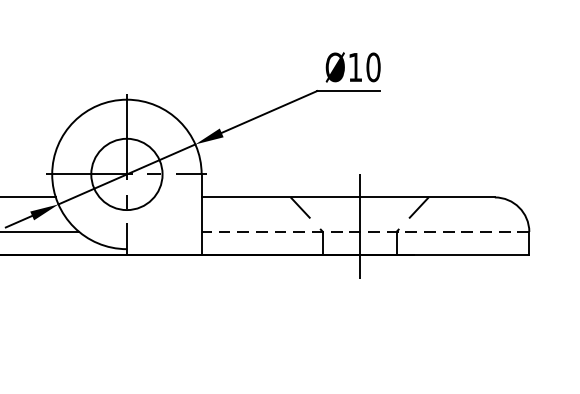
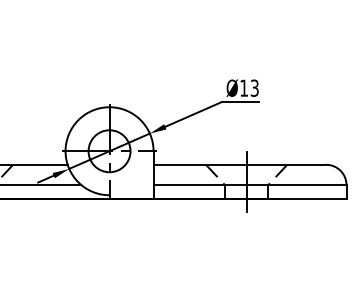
text: (373, 66) -> (254, 87), Ø10 -> Ø13
line: (364, 232) -> (249, 185), dashed -> solid

